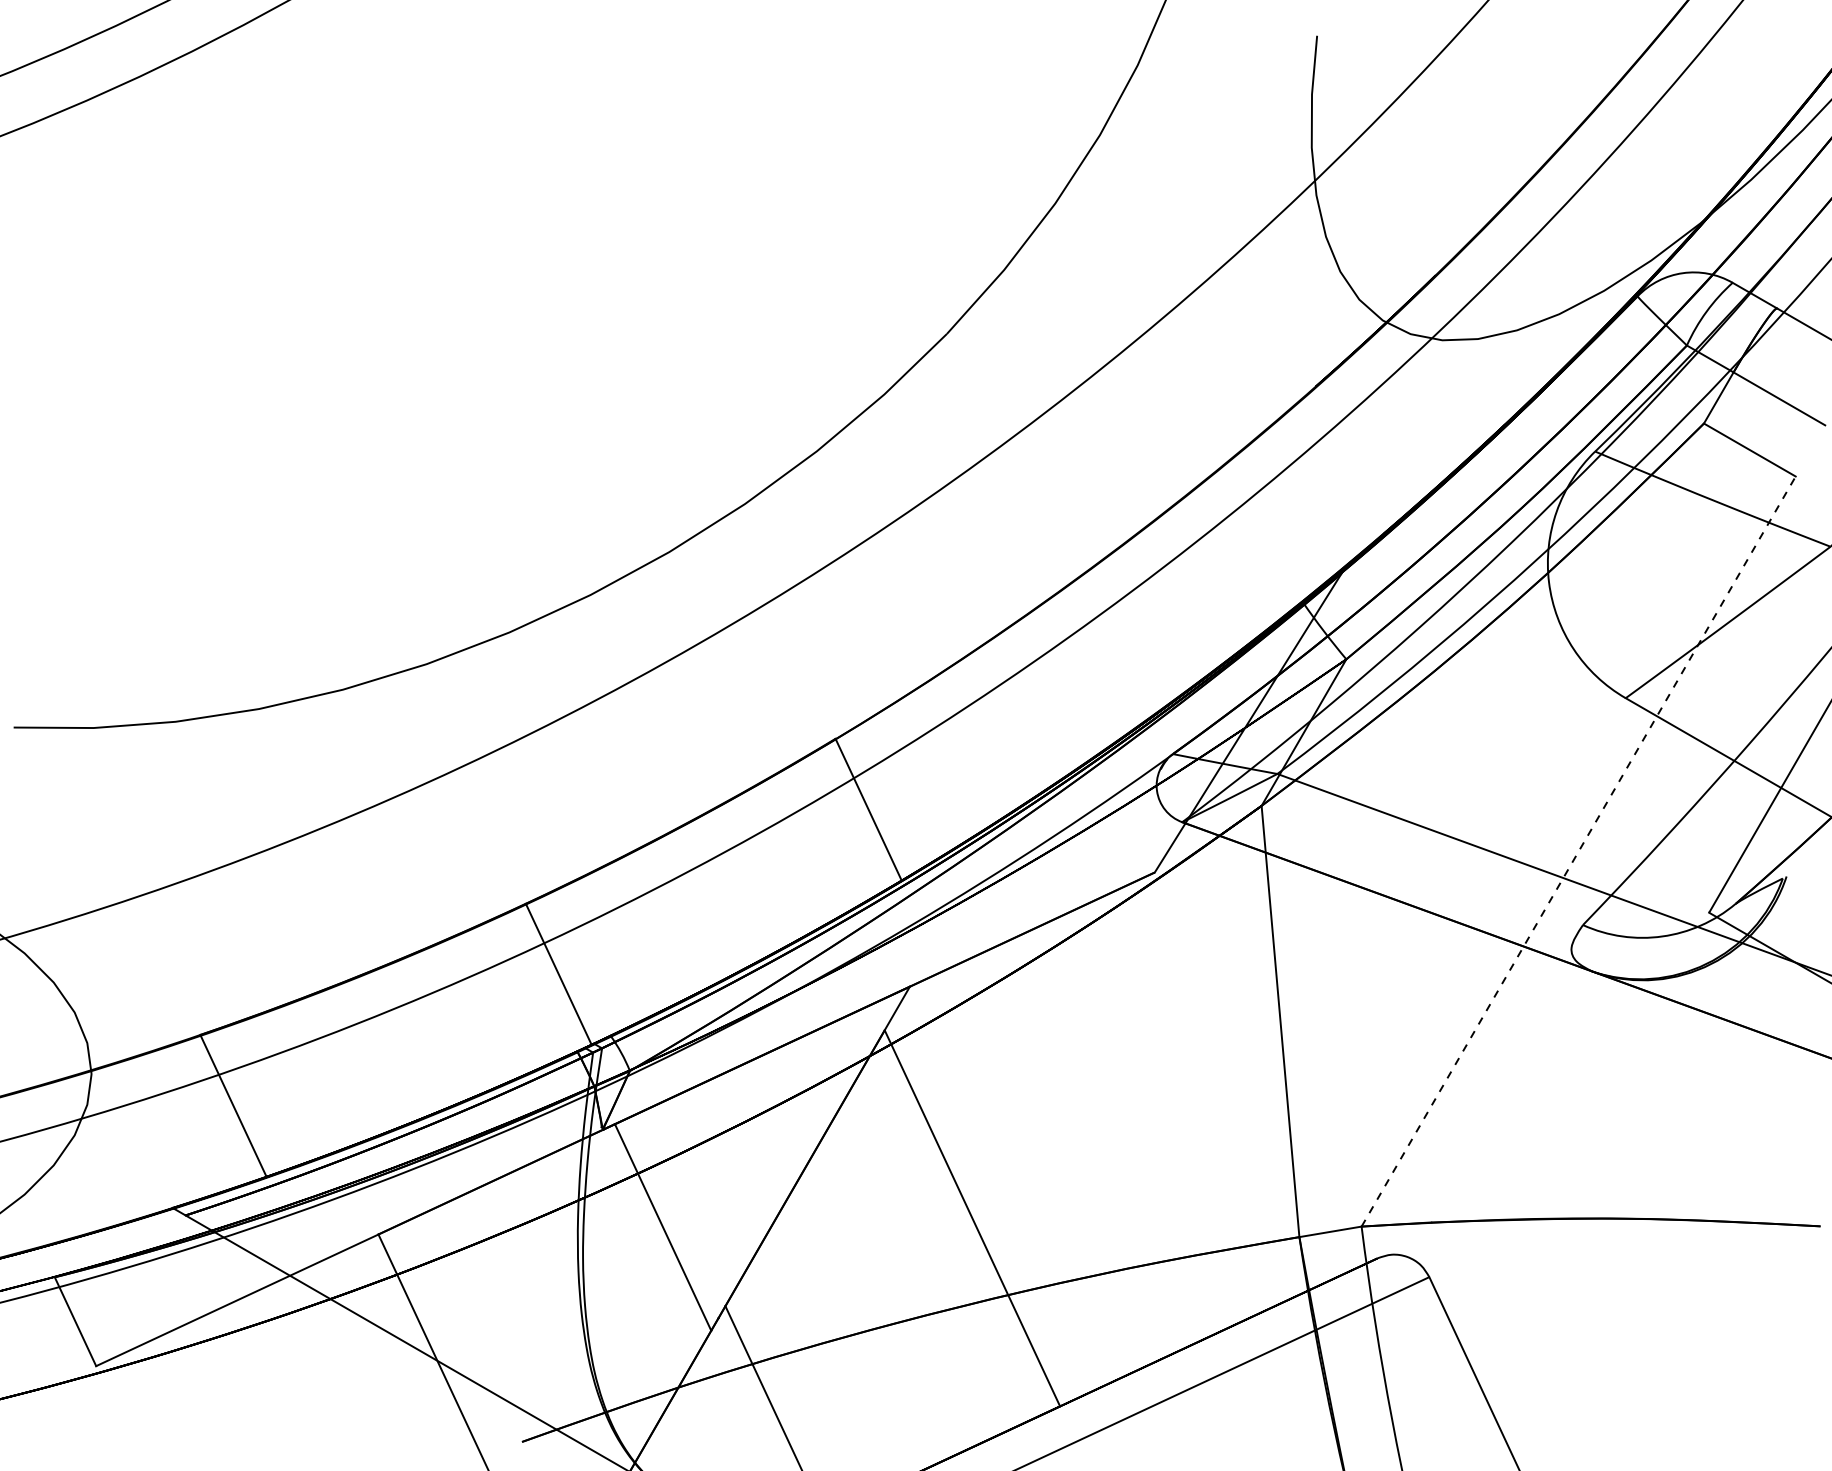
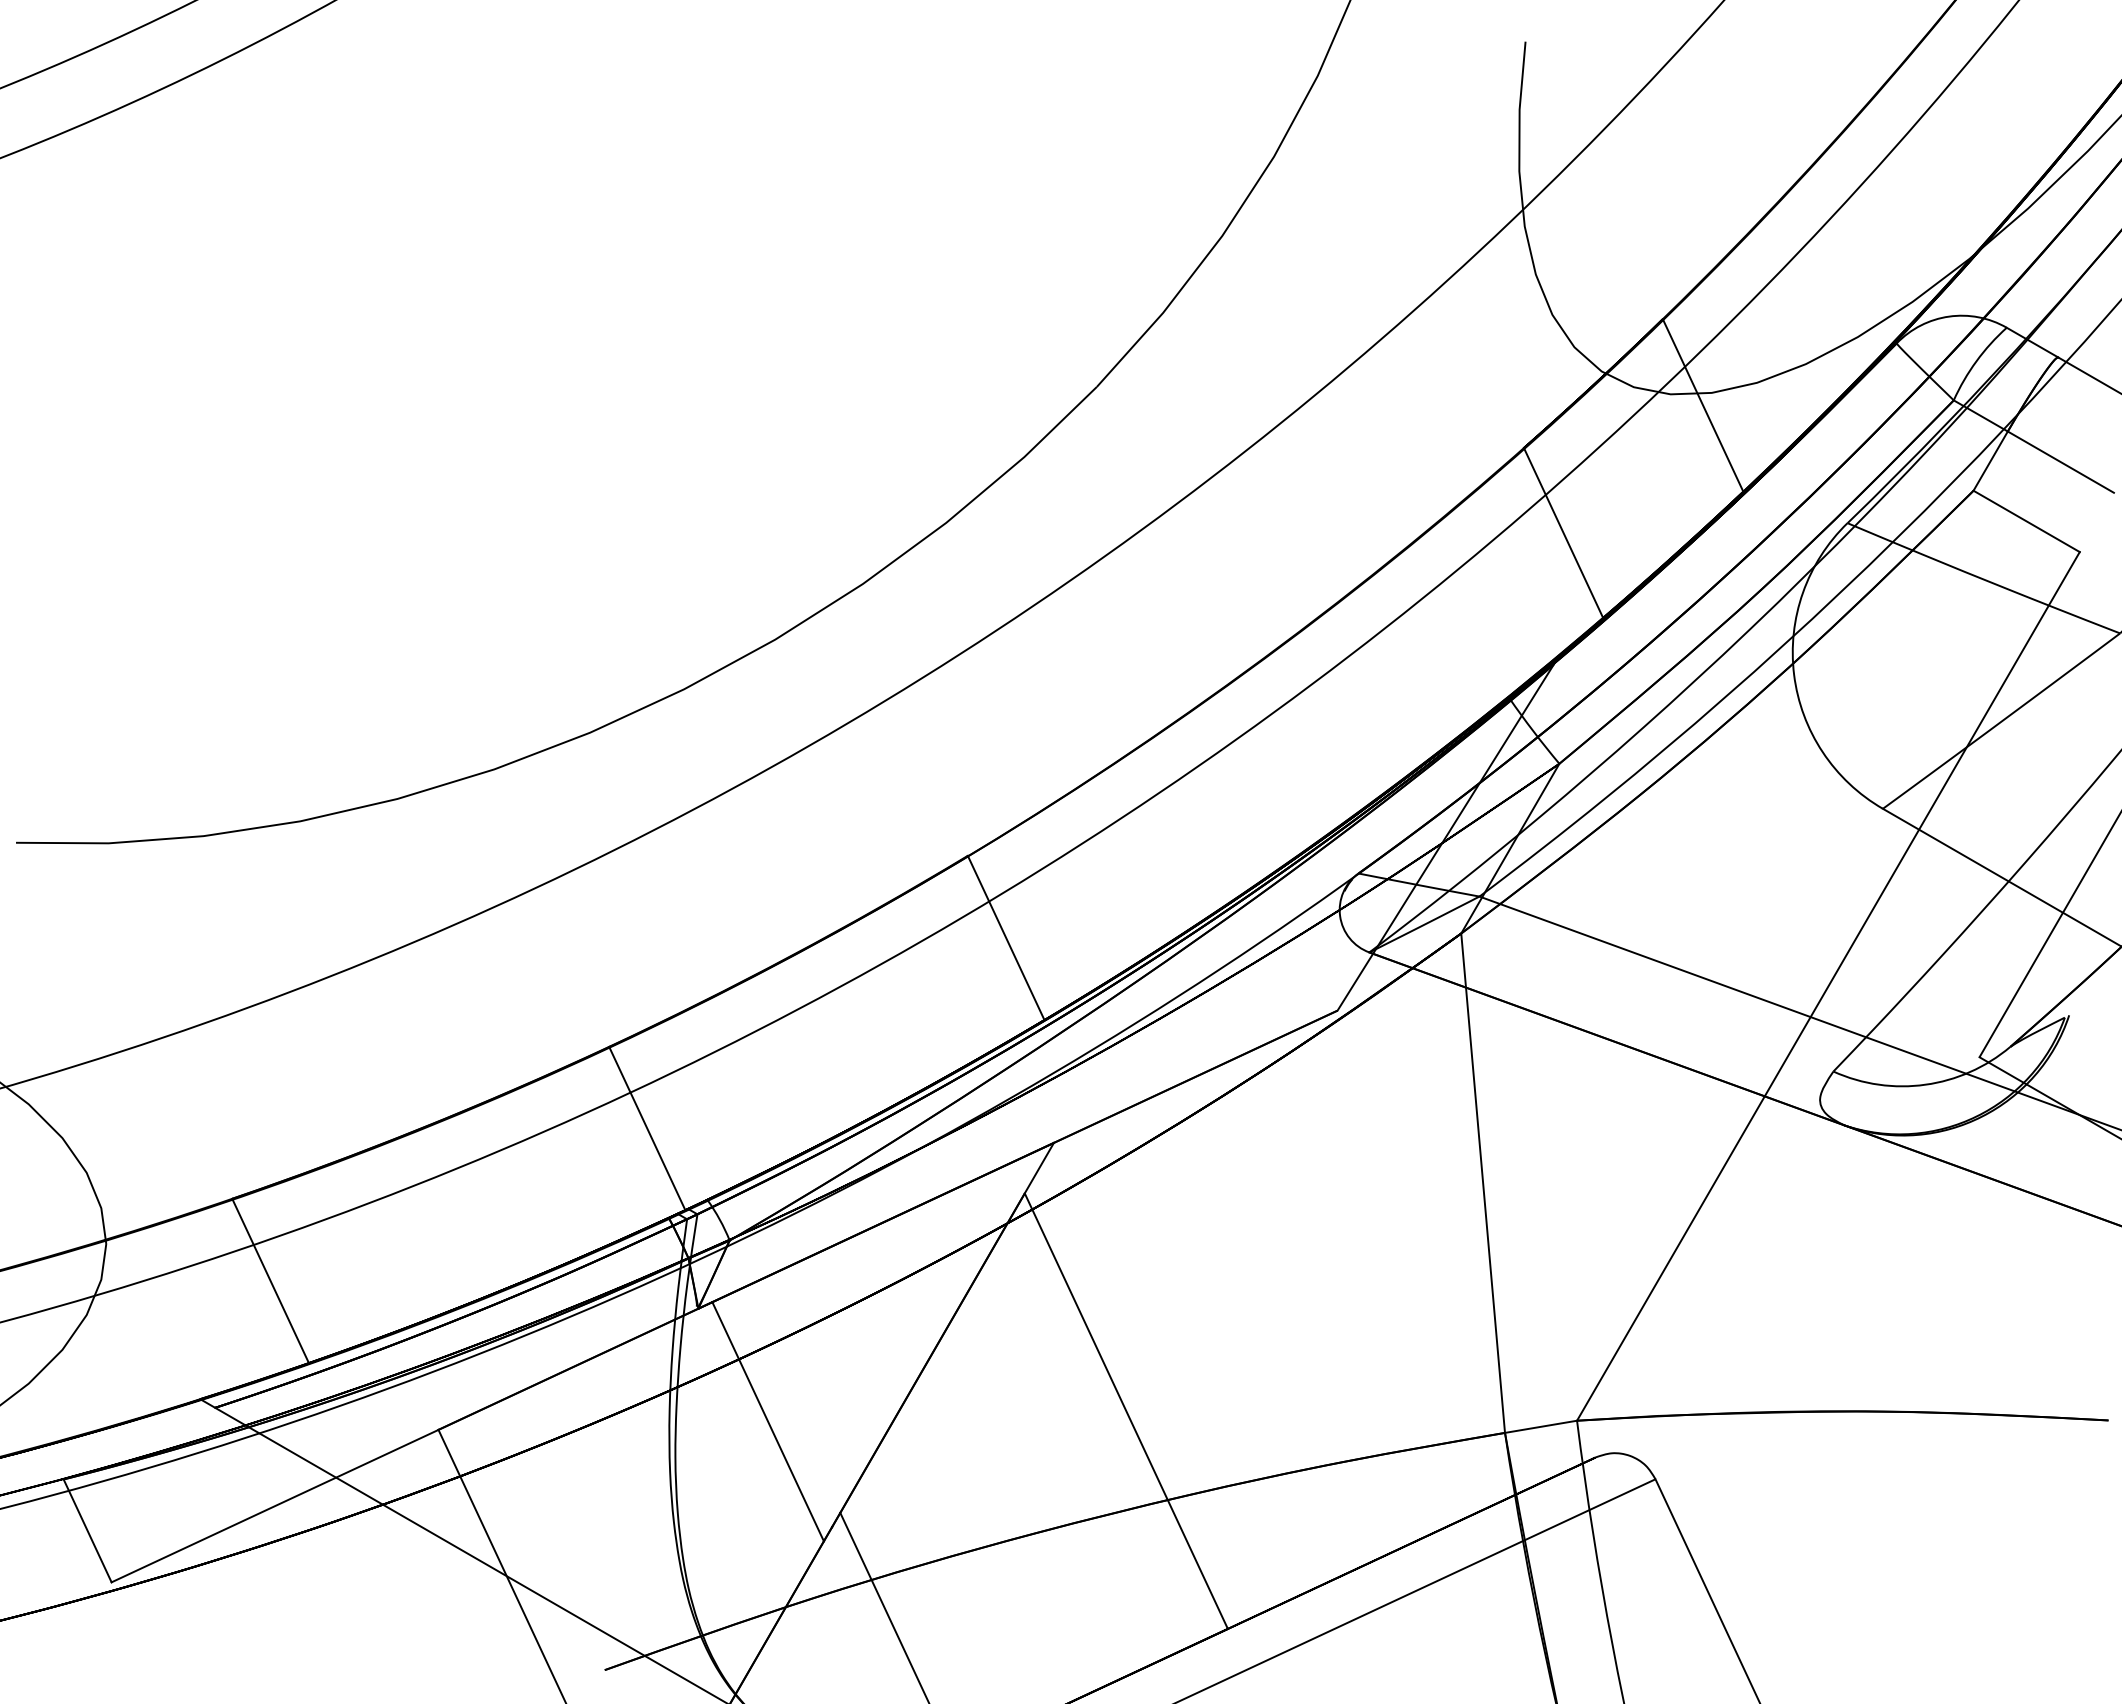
line: (1469, 349) -> (1702, 405), added
line: (1349, 460) -> (1563, 533), added
line: (1578, 851) -> (1828, 986), dashed -> solid

